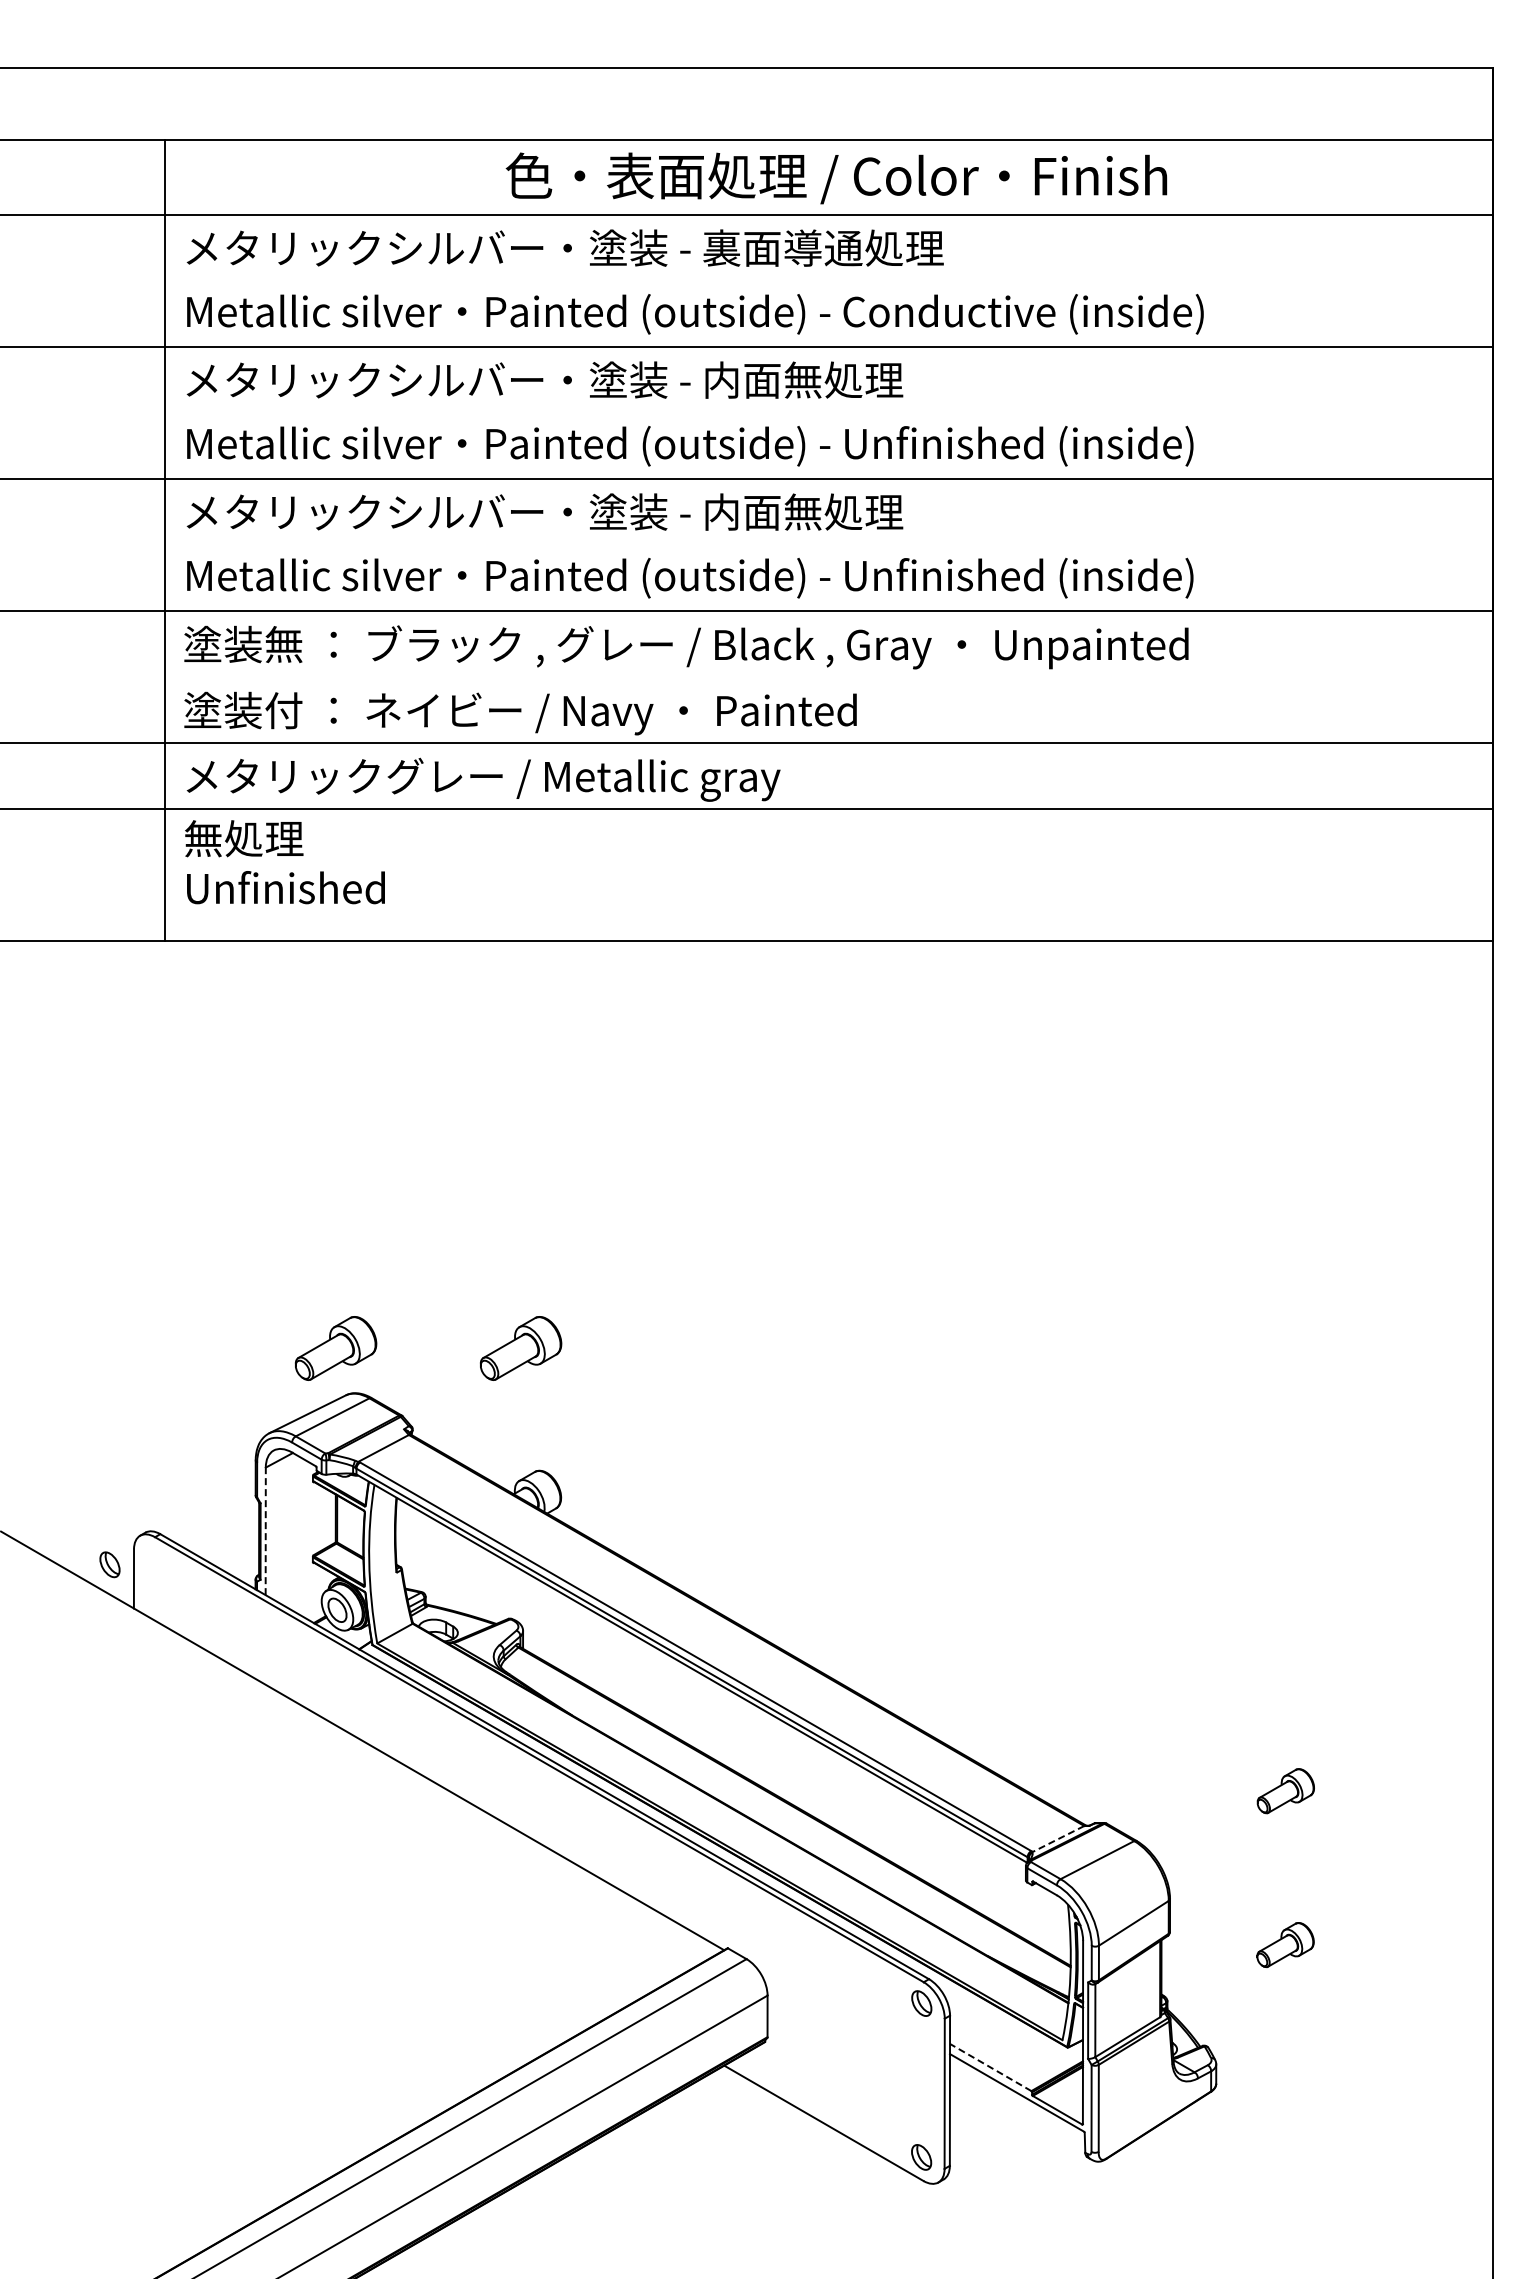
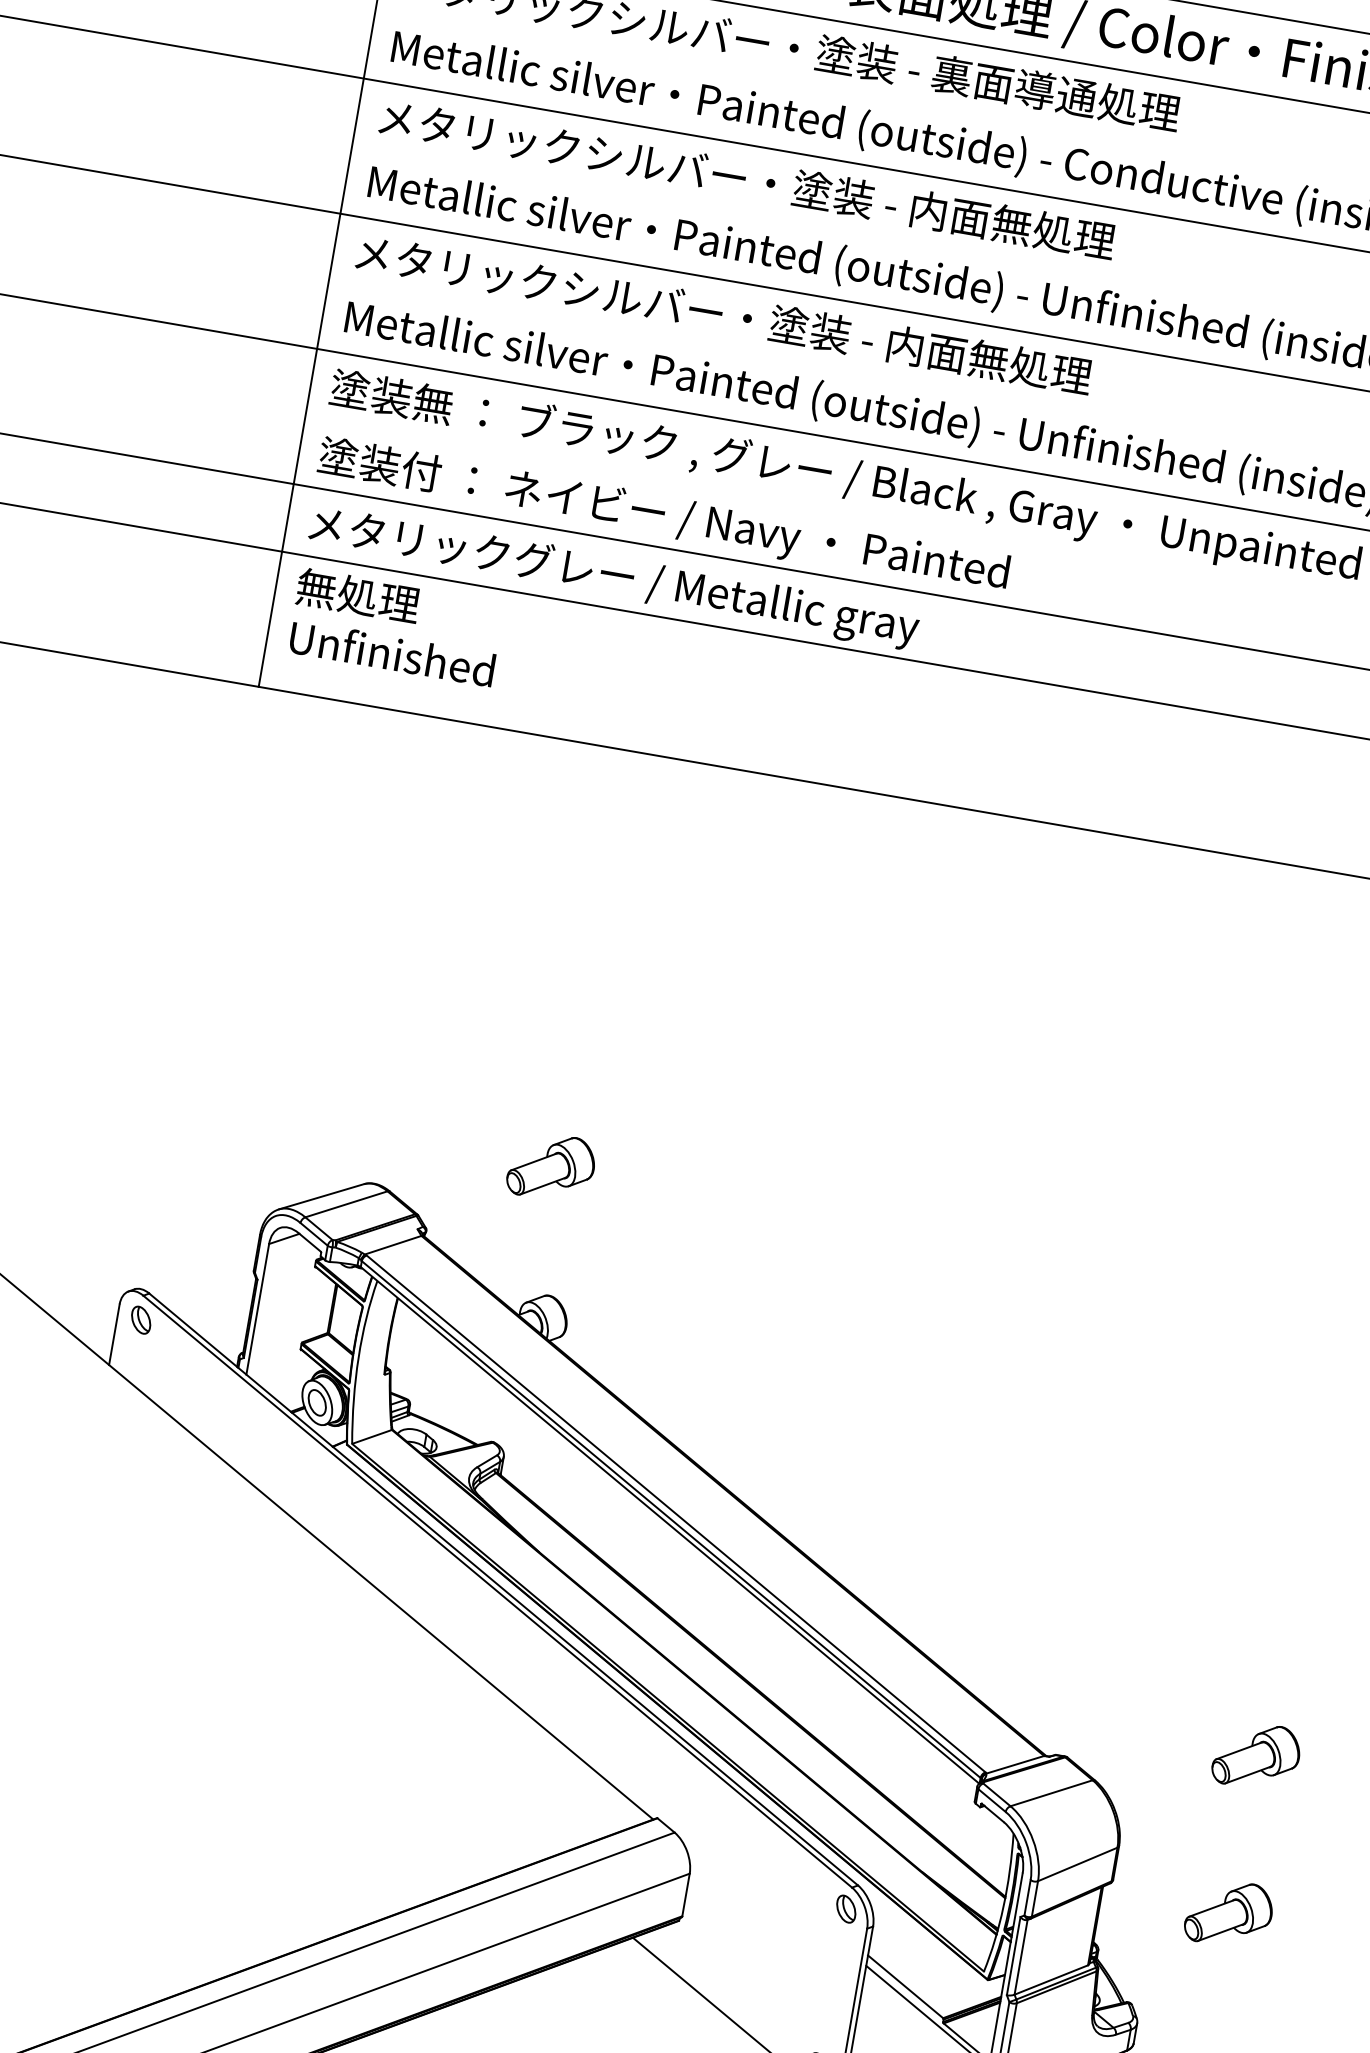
part: (335, 1348) -> (361, 1134), removed
line: (265, 1531) -> (257, 1309), dashed -> solid
part: (109, 1564) -> (140, 1319), moved
part: (1285, 1790) -> (1256, 1755), size x1.43
line: (1058, 1839) -> (1015, 1765), dashed -> solid
part: (1285, 1944) -> (1229, 1912), size x1.43
line: (990, 2067) -> (905, 1986), dashed -> solid

